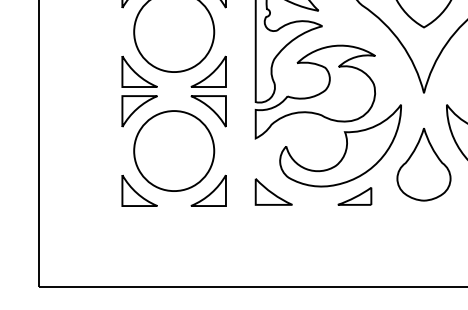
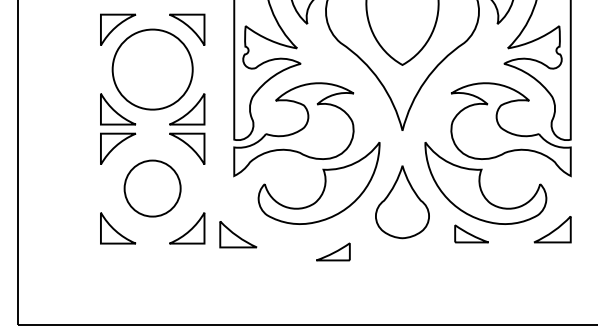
part: (173, 150) -> (152, 188), size x0.7
part: (273, 191) -> (238, 234), moved
part: (354, 195) -> (333, 251), moved

